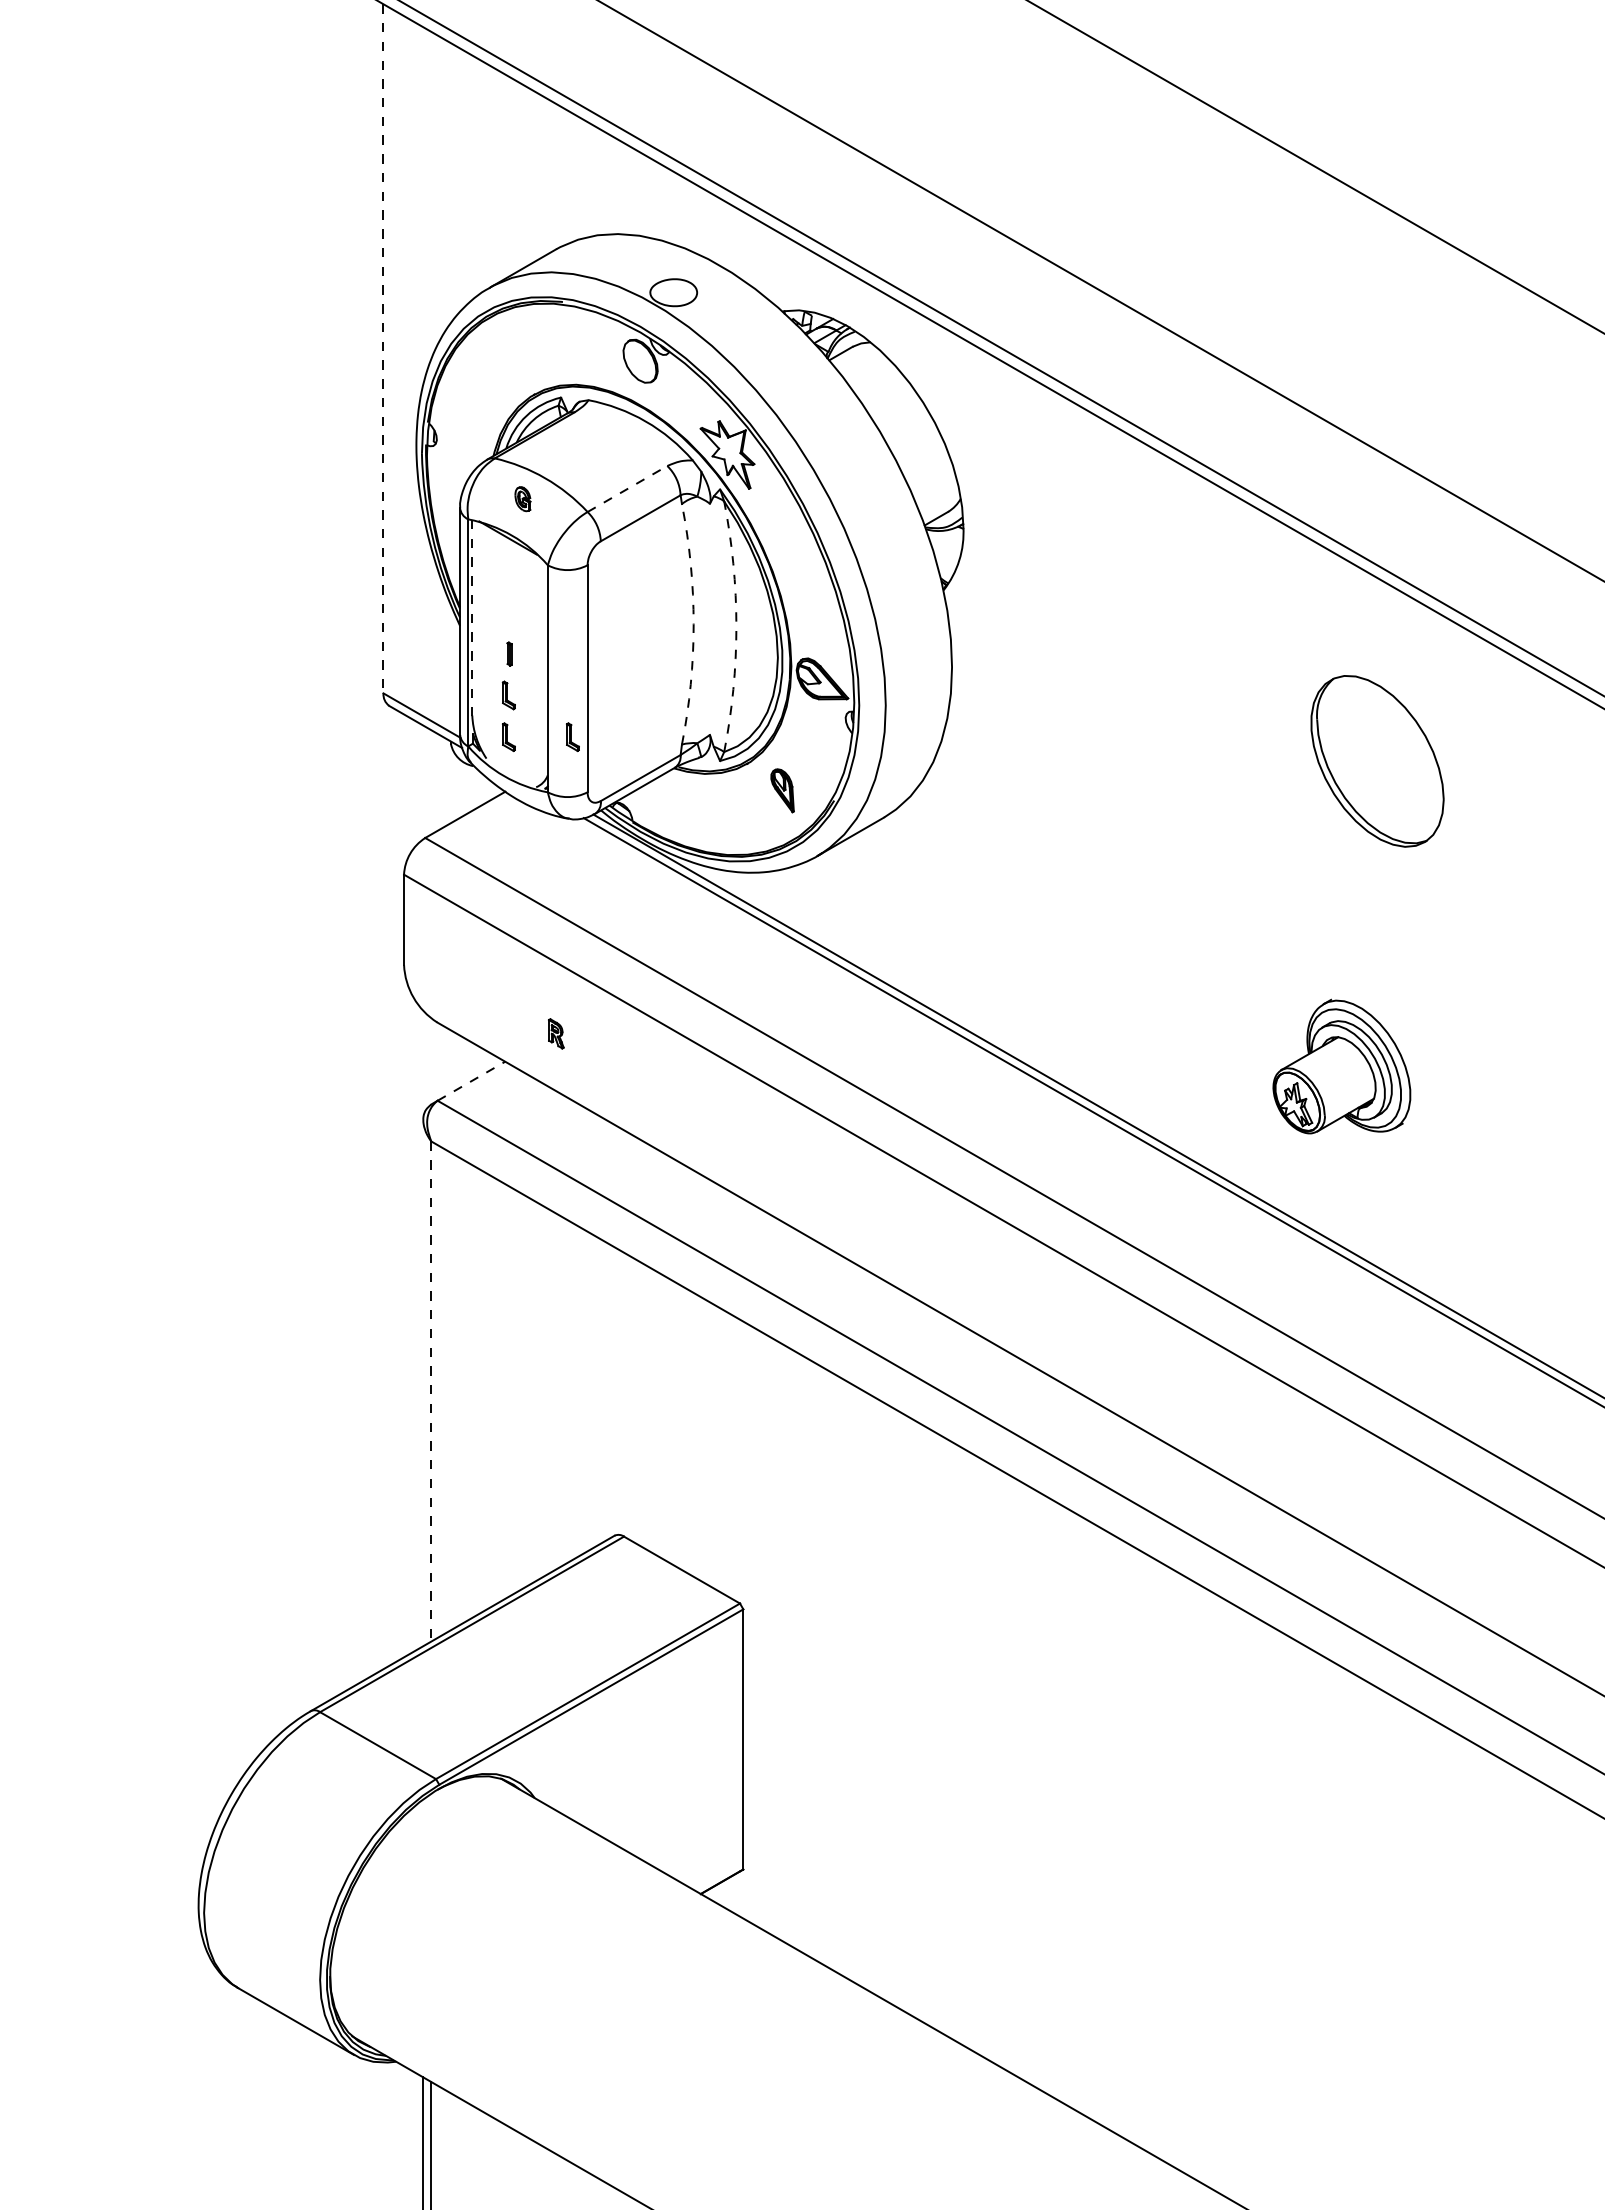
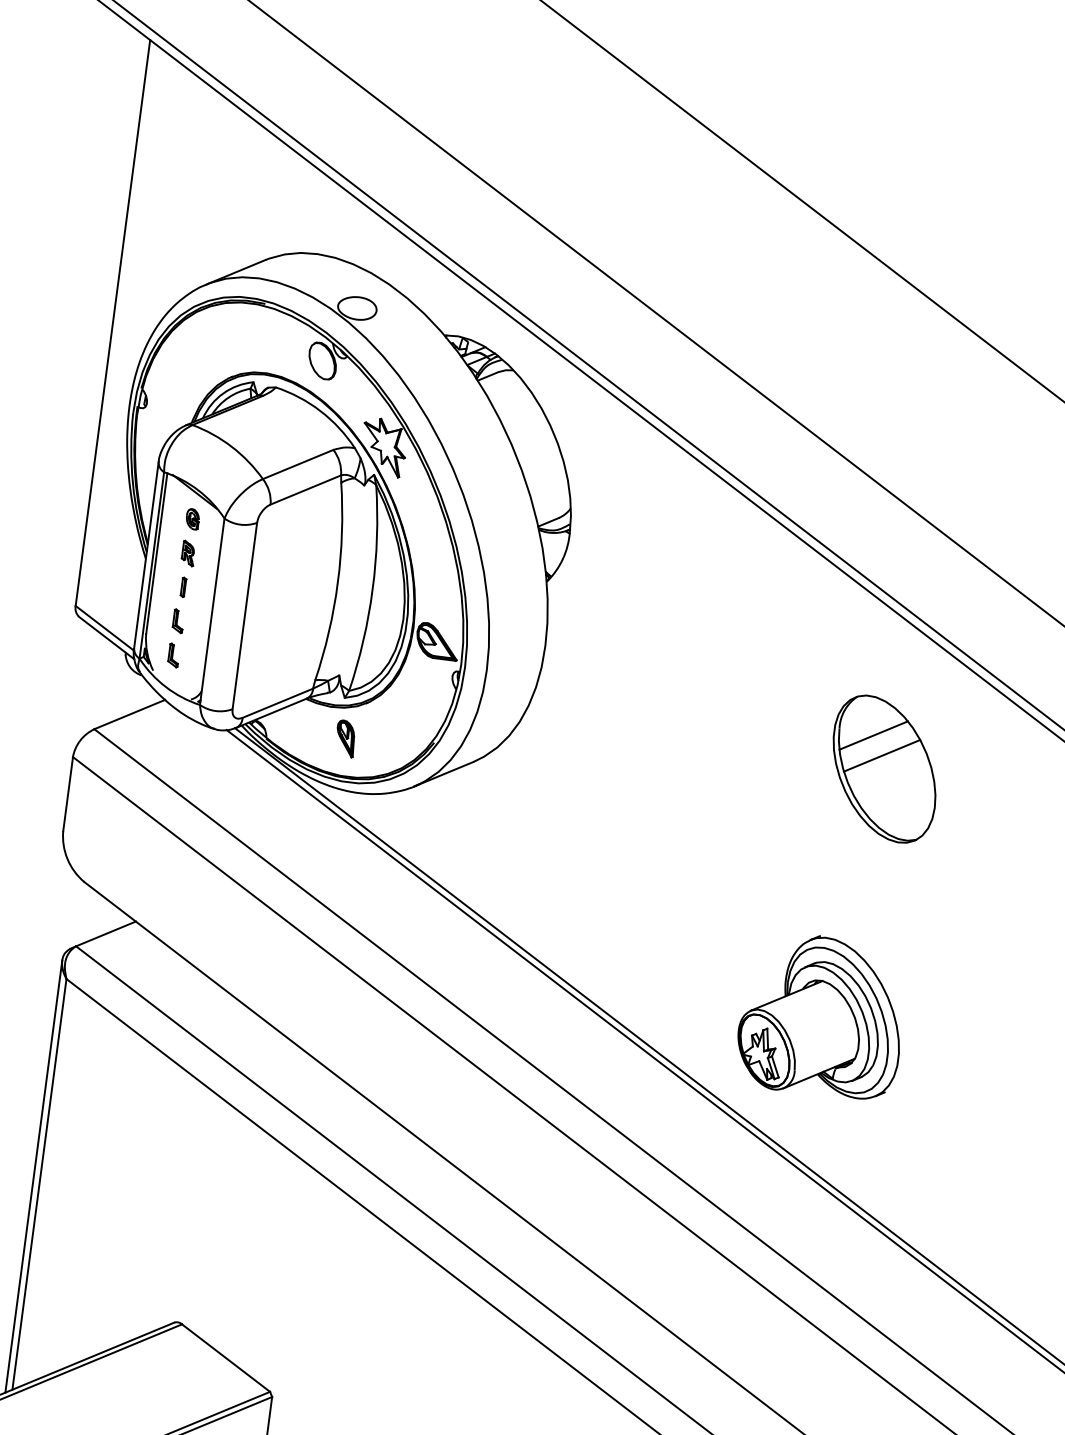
line: (383, 348) -> (112, 322), dashed -> solid
line: (627, 488) -> (298, 464), dashed -> solid
part: (522, 499) -> (192, 519), moved
line: (472, 617) -> (156, 553), dashed -> solid
arc: (693, 624) -> (337, 582), dashed -> solid
arc: (736, 626) -> (372, 589), dashed -> solid
line: (1358, 722) -> (873, 735), added
part: (572, 736) -> (226, 661), removed
line: (1372, 745) -> (882, 755), added
part: (782, 790) -> (345, 738), moved
part: (556, 1033) -> (188, 553), moved
part: (1341, 1066) -> (822, 1015), size x1.43
line: (471, 1080) -> (106, 933), dashed -> solid
line: (423, 1382) -> (34, 1176), added
line: (431, 1392) -> (39, 1185), dashed -> solid

